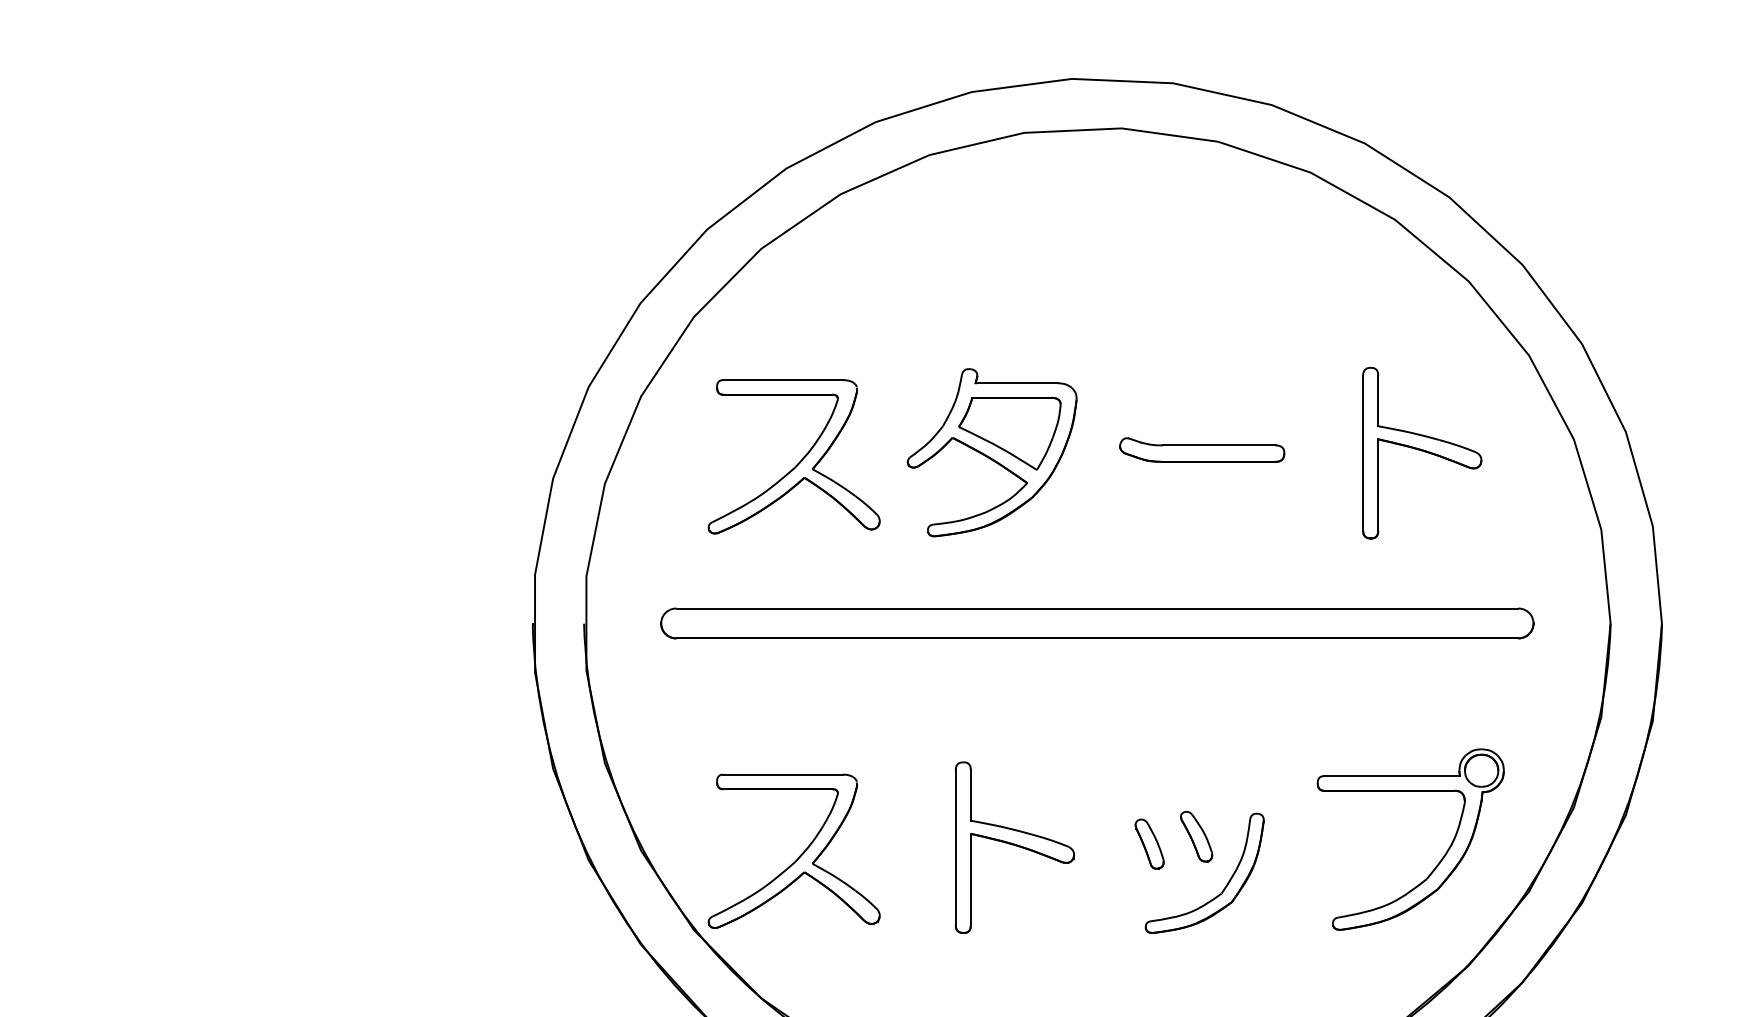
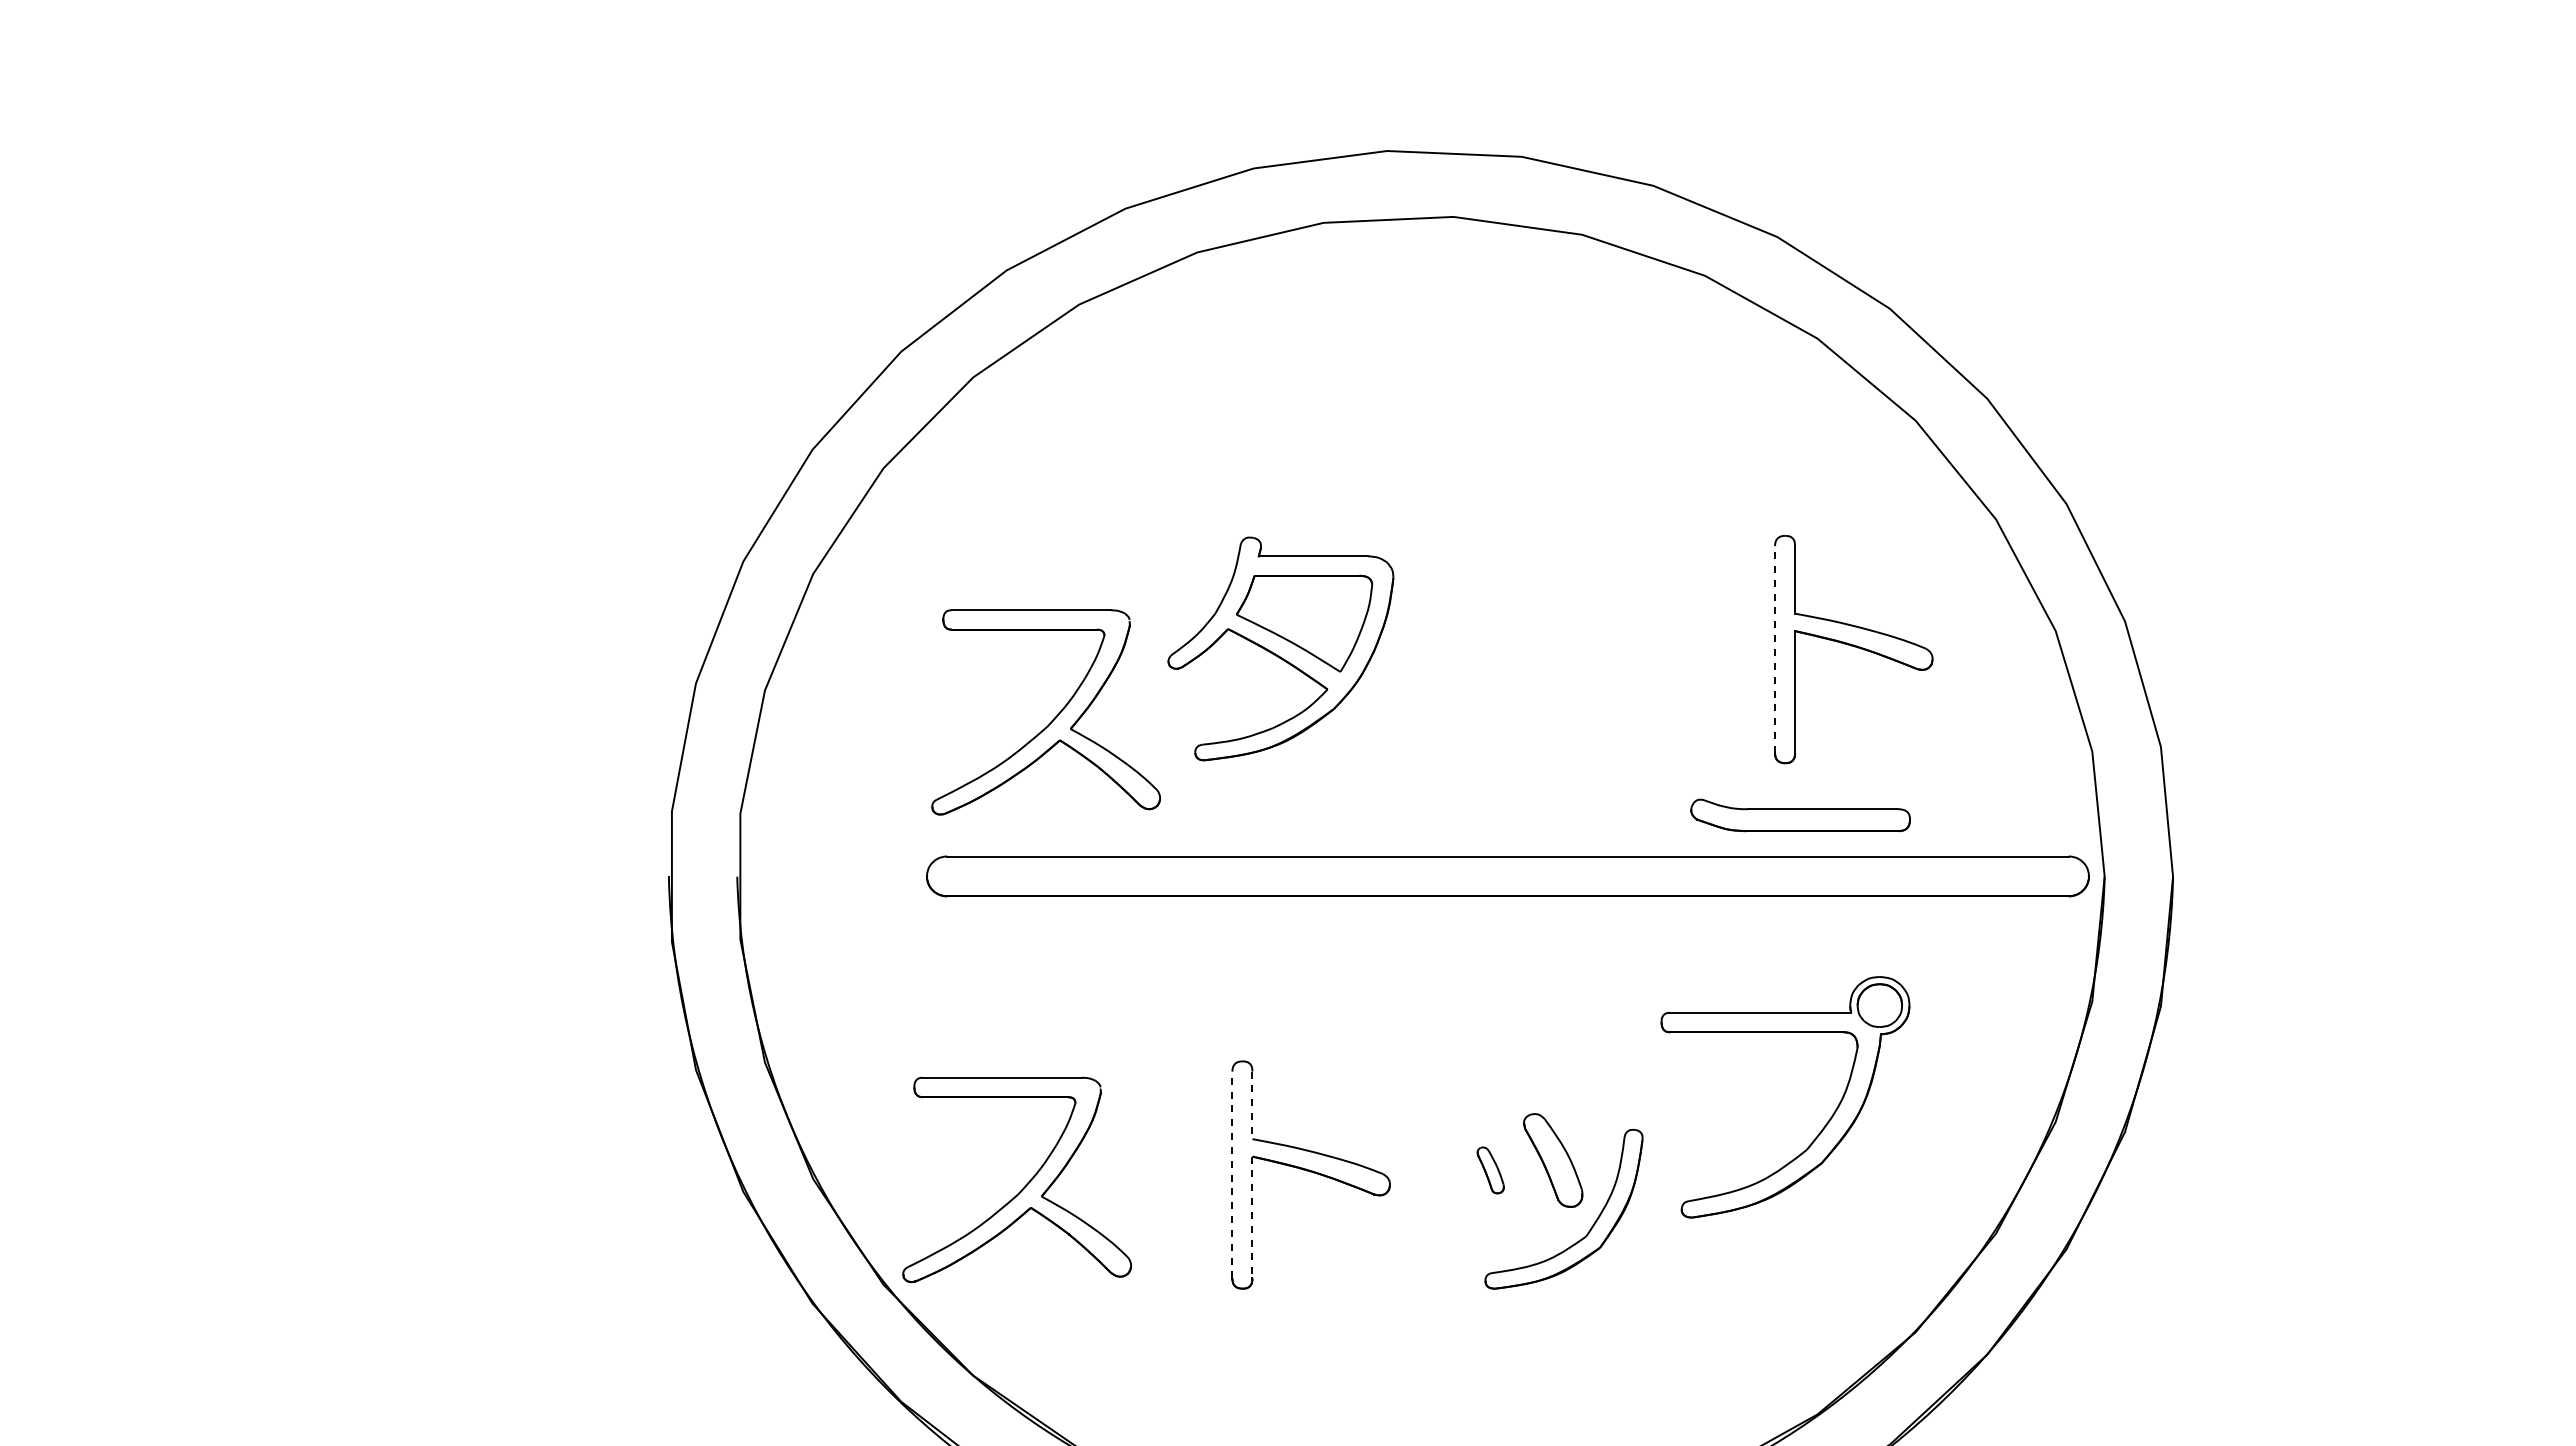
part: (1202, 450) -> (1800, 815), moved
line: (1363, 452) -> (1775, 648), solid -> dashed
part: (798, 462) -> (1052, 719), moved
part: (1097, 623) -> (1507, 876), moved
line: (970, 795) -> (1252, 1105), solid -> dashed
part: (1196, 836) -> (1552, 1160), size x1.4
part: (1149, 844) -> (1490, 1170), size x0.7
line: (955, 847) -> (1232, 1174), solid -> dashed
part: (1440, 860) -> (1824, 1125), moved
line: (970, 879) -> (1252, 1217), solid -> dashed

